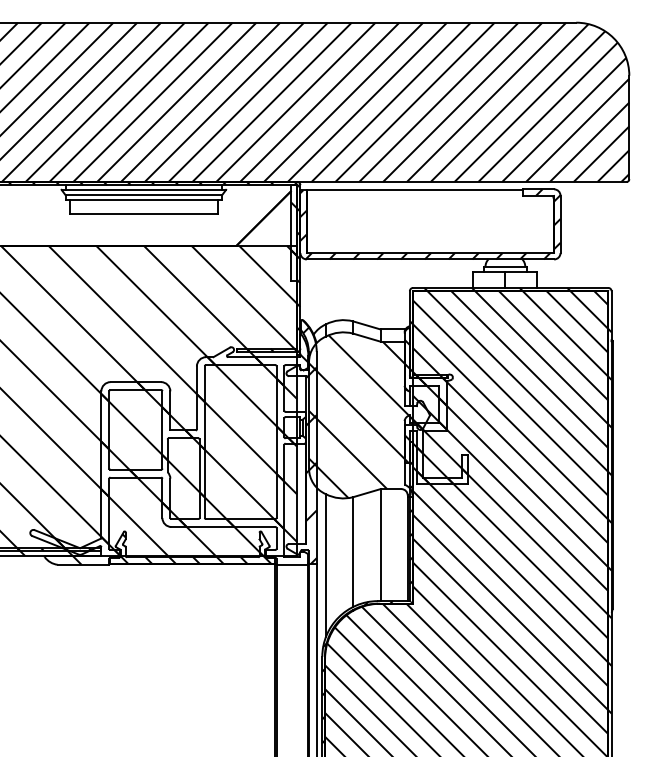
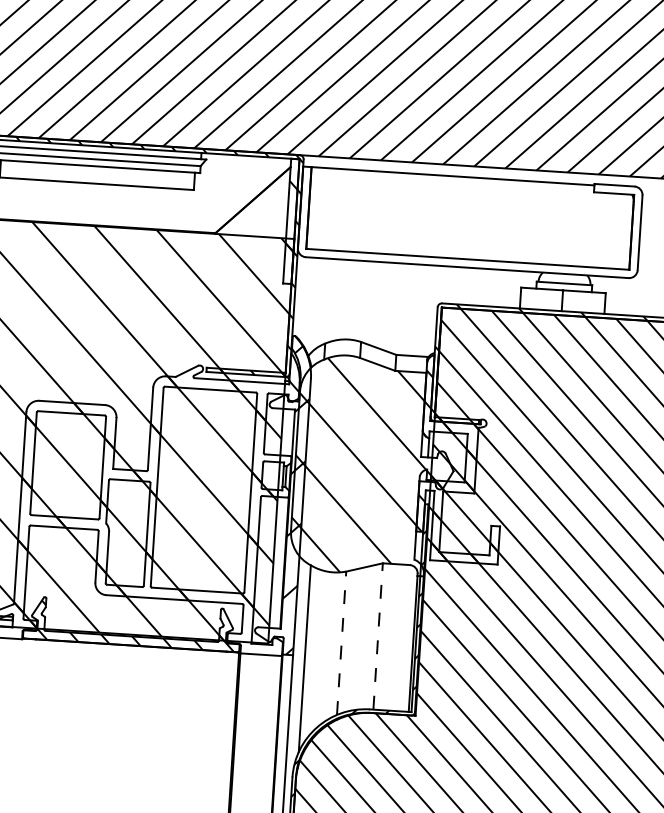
hatch: (430, 224) -> (470, 222), removed
line: (380, 544) -> (377, 635), solid -> dashed
line: (353, 552) -> (342, 643), solid -> dashed

